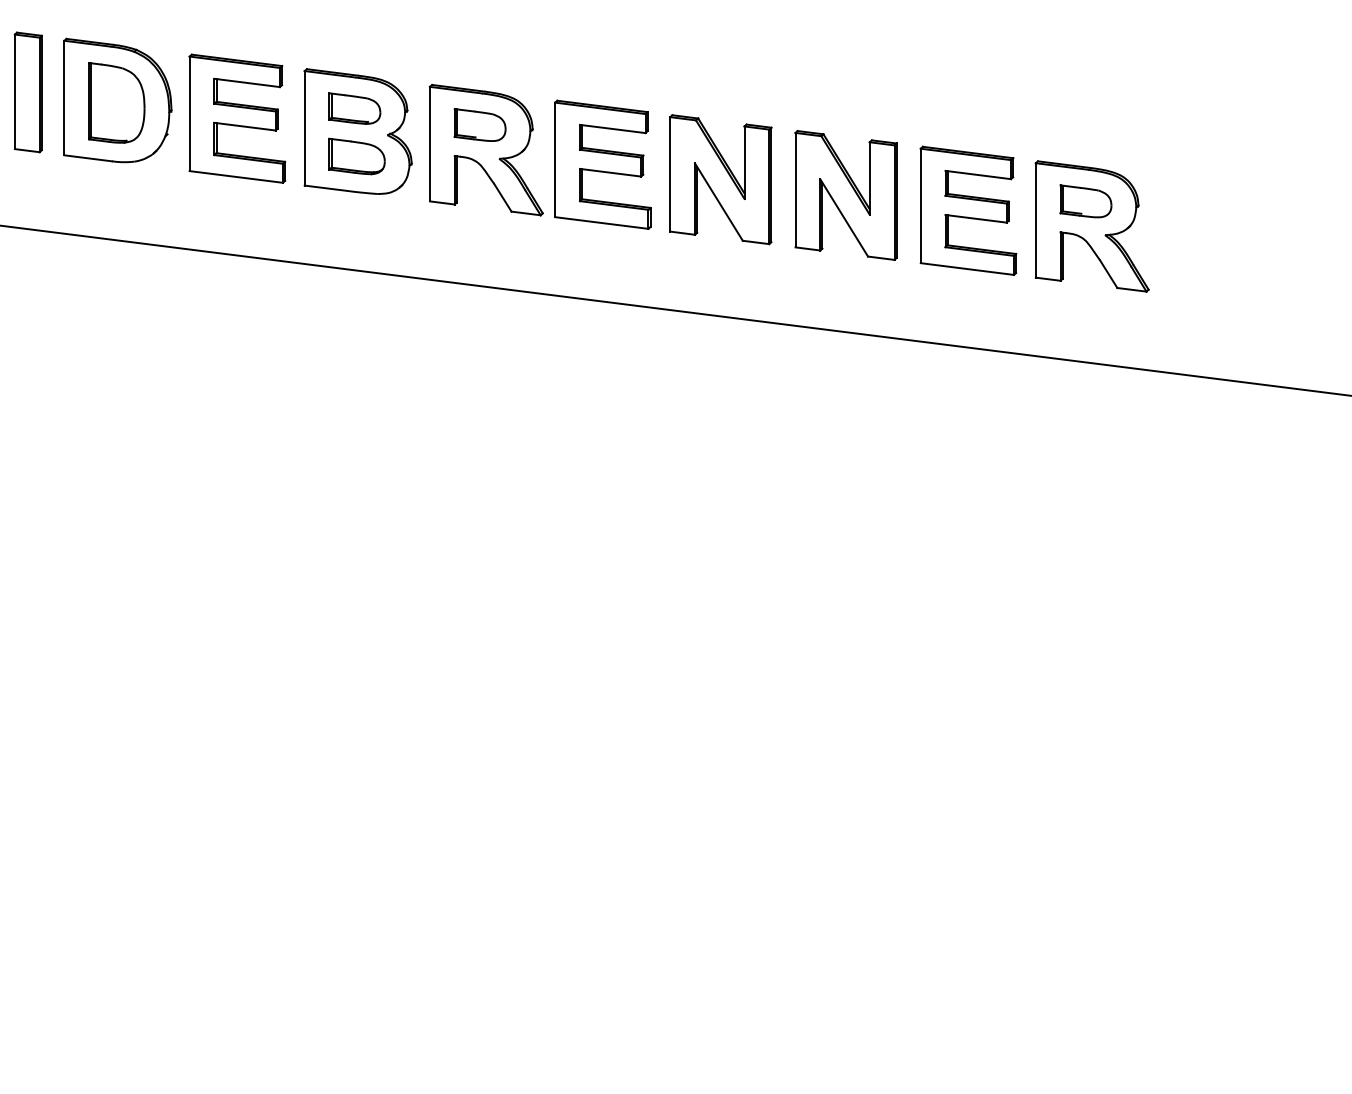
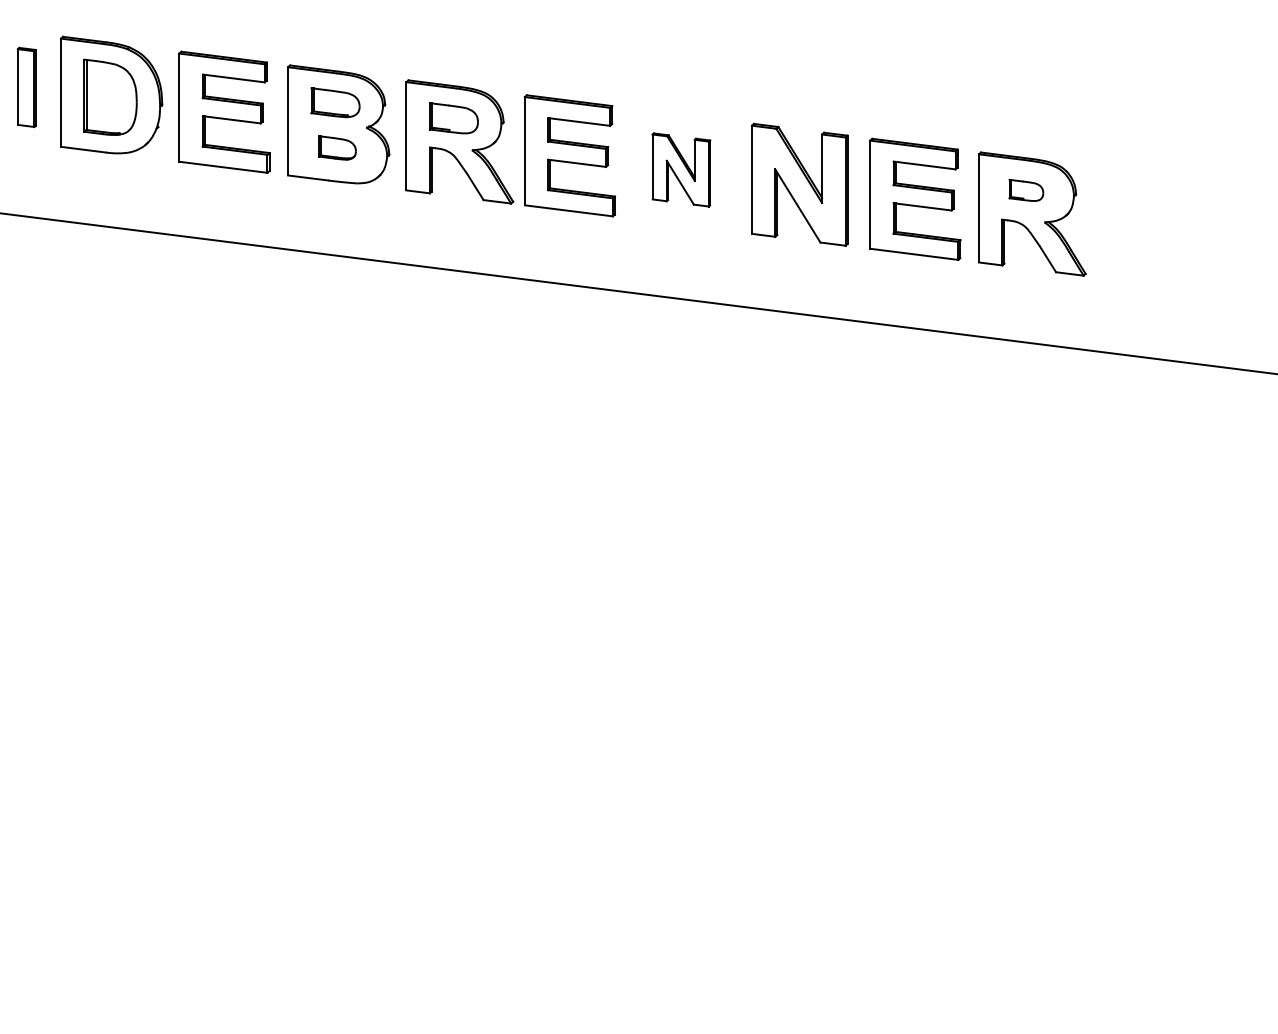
part: (27, 92) -> (26, 87), size x0.7
part: (356, 156) -> (337, 147), size x0.7
part: (720, 179) -> (681, 169), size x0.6
part: (1085, 201) -> (1025, 190), size x0.7

